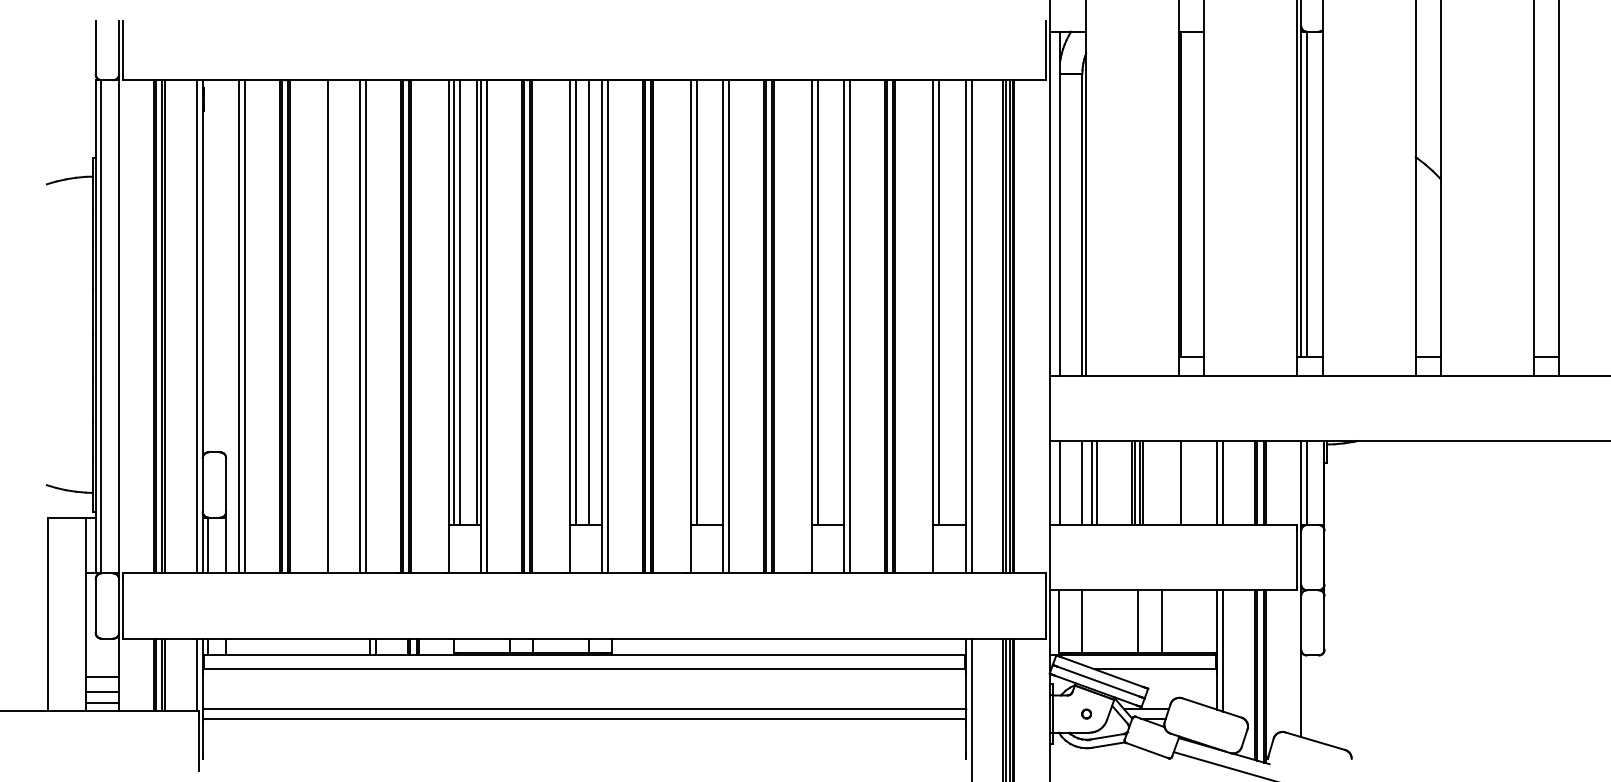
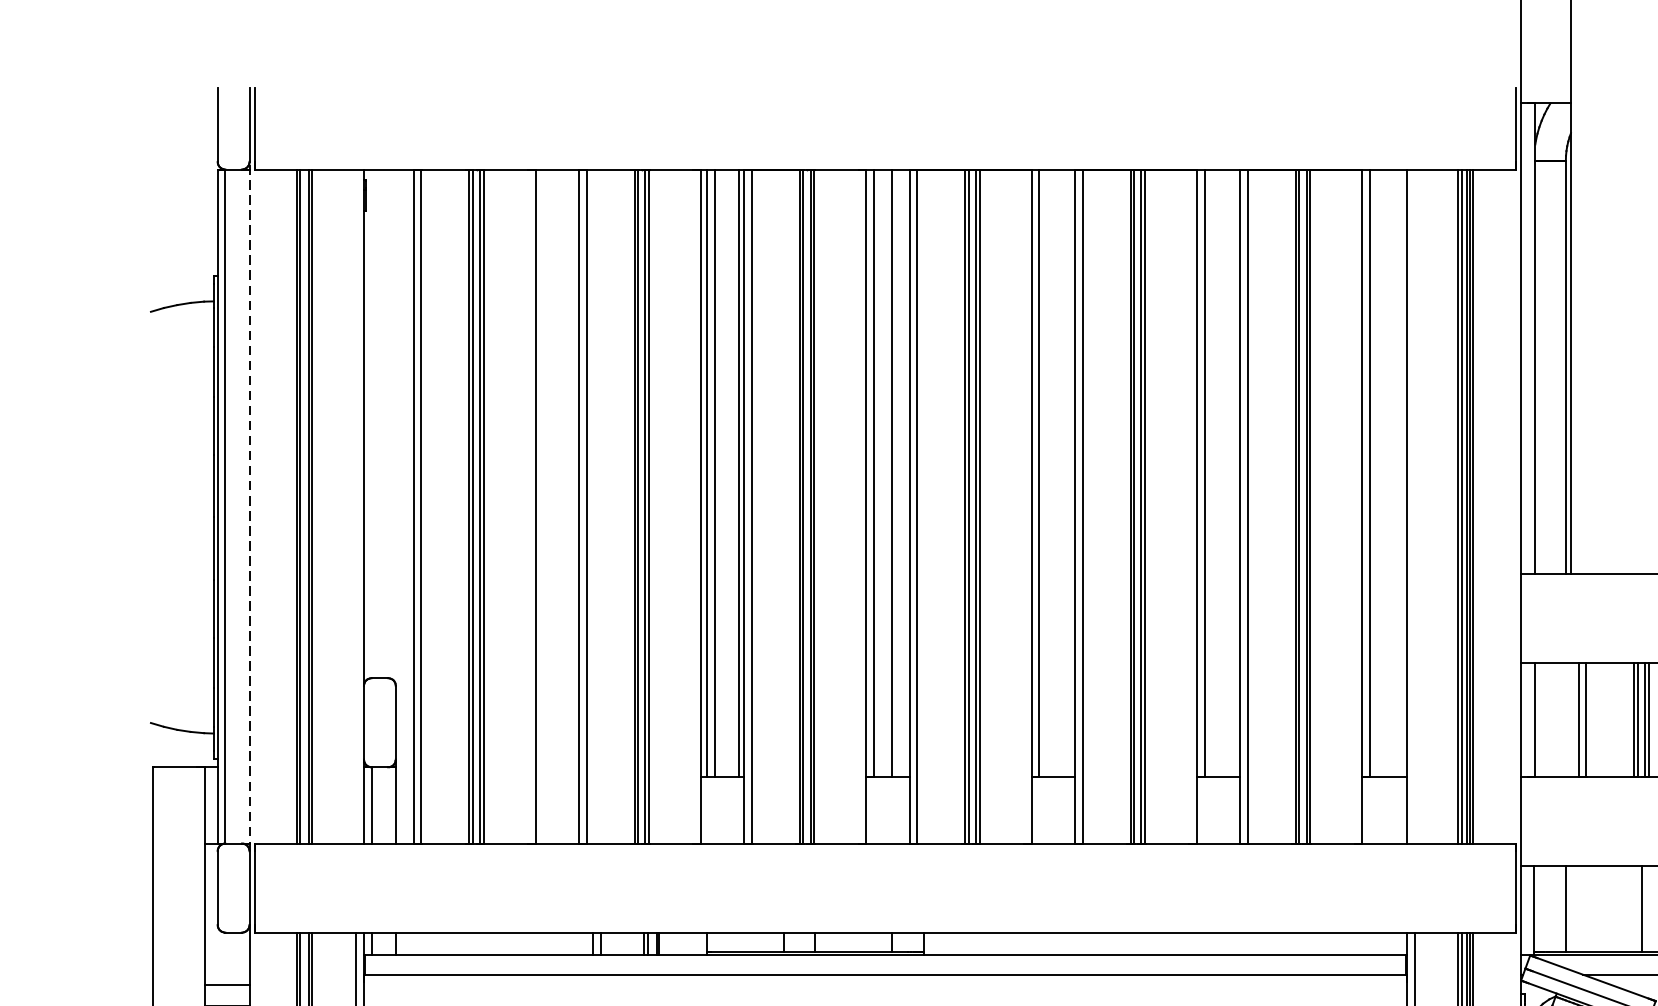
line: (119, 326) -> (250, 506), solid -> dashed
line: (197, 326) -> (356, 506), removed
line: (971, 326) -> (1414, 506), removed
line: (1082, 482) -> (1565, 719), removed

